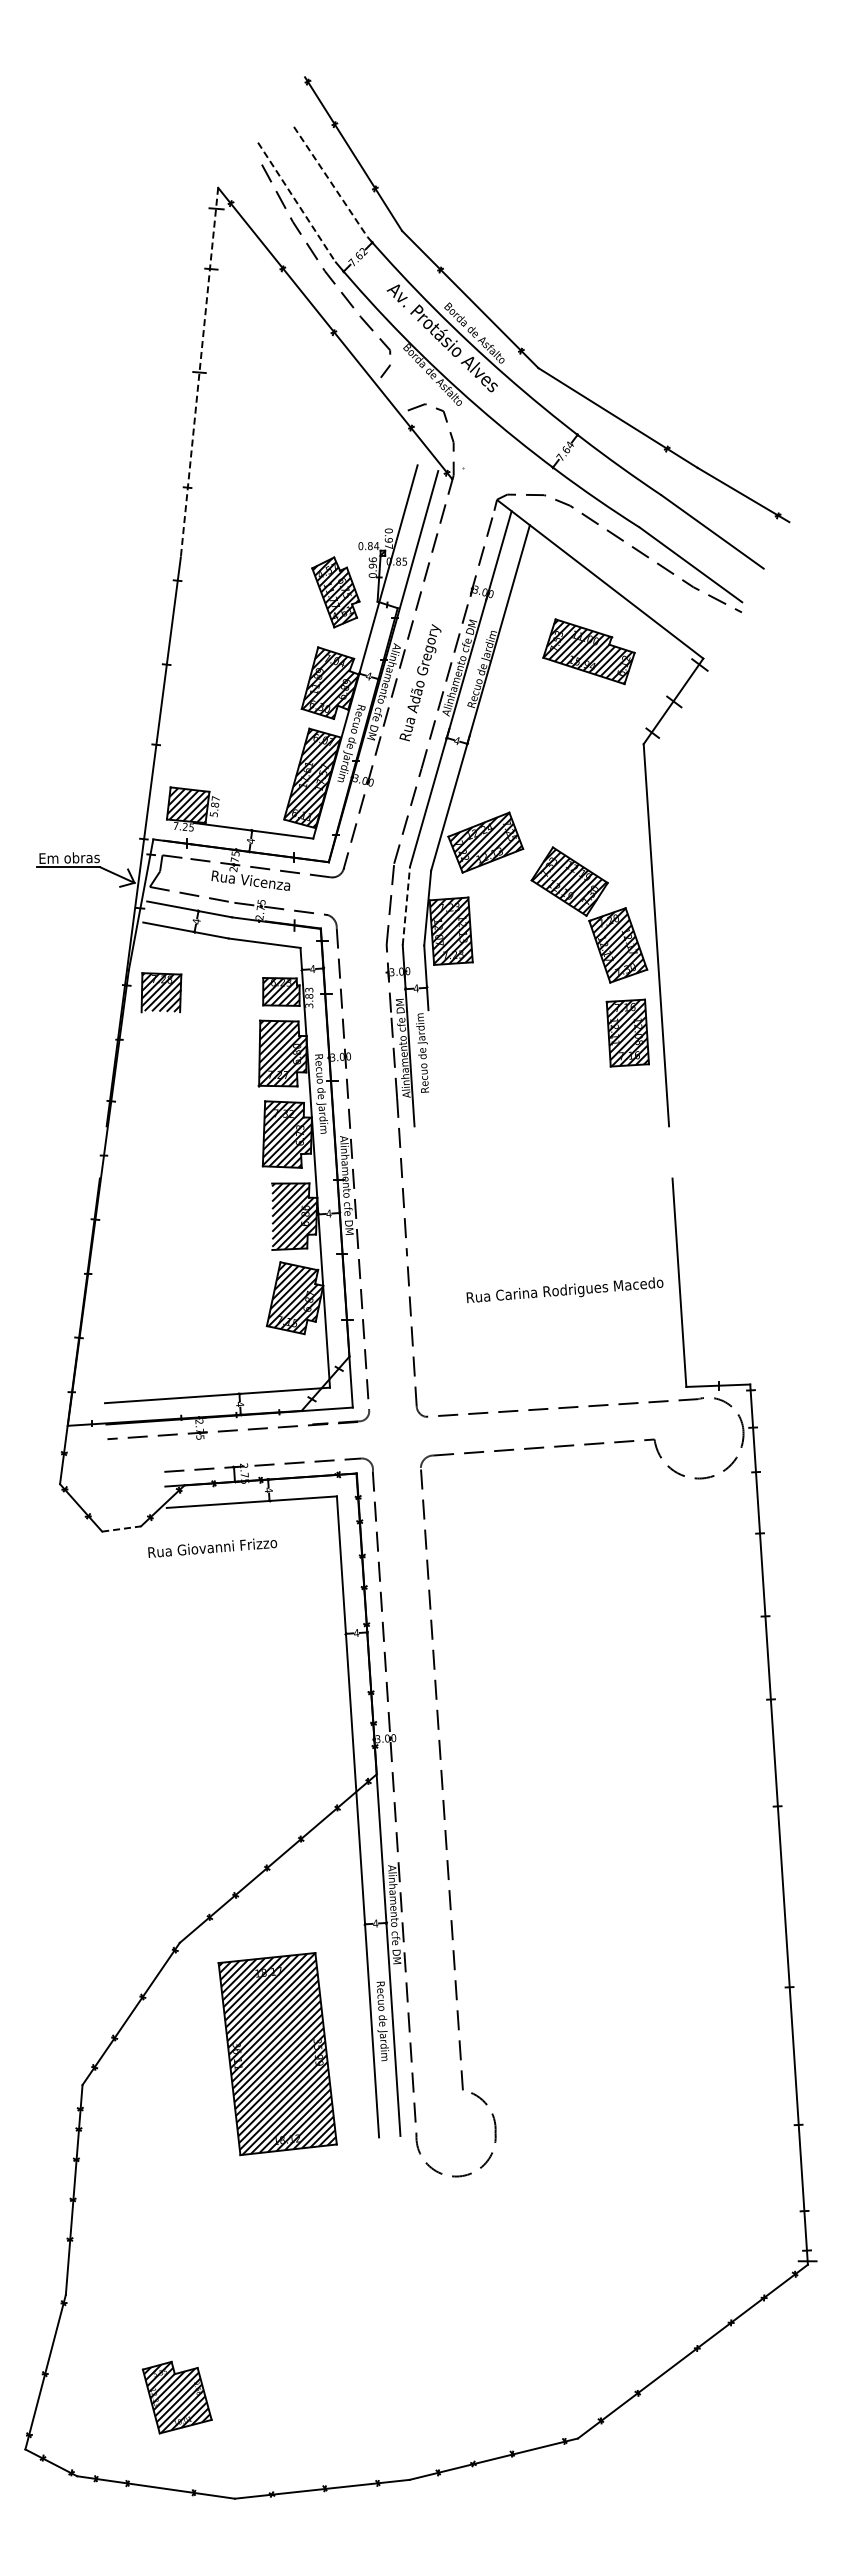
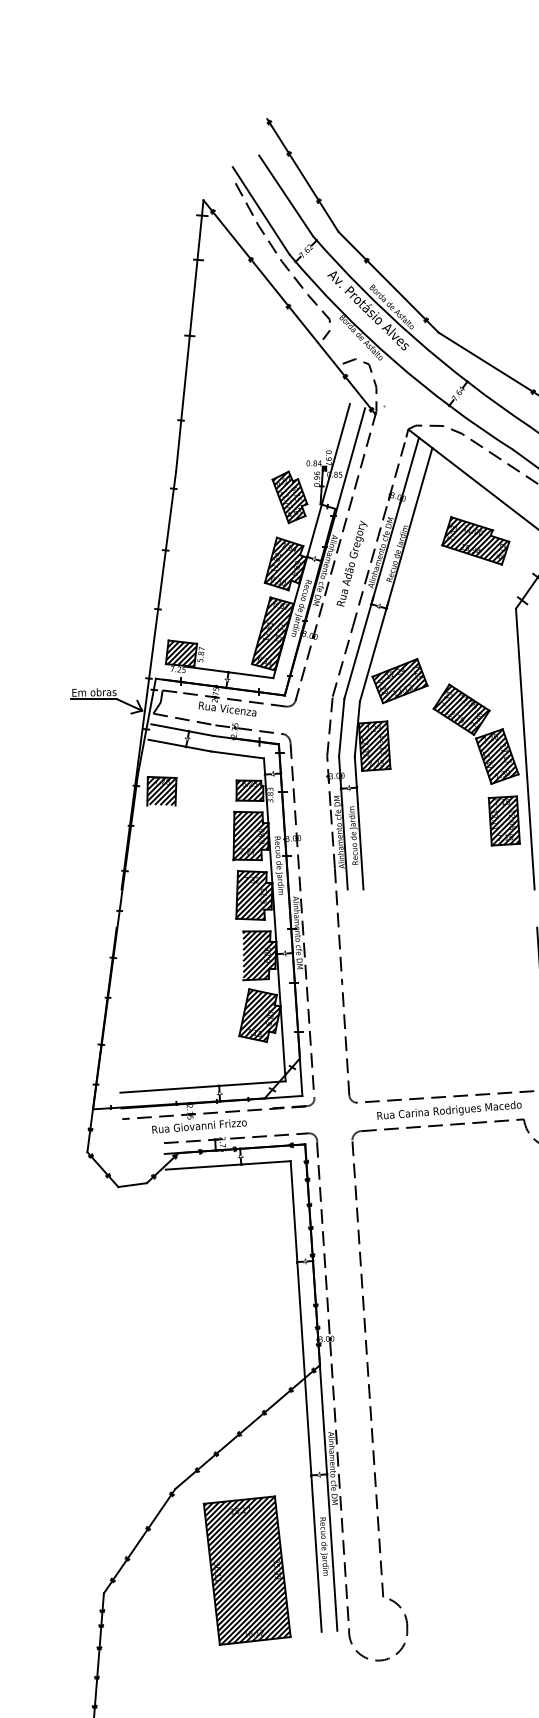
line: (331, 182) -> (286, 196), dashed -> solid
line: (296, 202) -> (261, 211), dashed -> solid
line: (199, 372) -> (189, 335), dashed -> solid
line: (406, 905) -> (341, 727), dashed -> solid
line: (432, 1068) -> (360, 846), added
text: (564, 1289) -> (449, 1109), moved
line: (121, 1529) -> (132, 1185), dashed -> solid
text: (212, 1547) -> (199, 1125), moved

